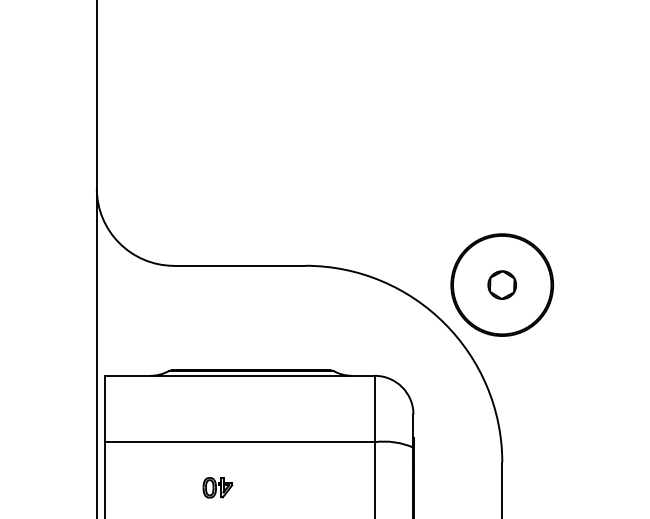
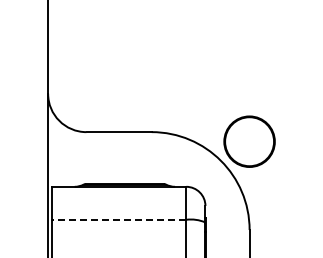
part: (502, 284) -> (249, 141), removed
line: (238, 441) -> (118, 219), solid -> dashed
part: (218, 487) -> (108, 242), removed

